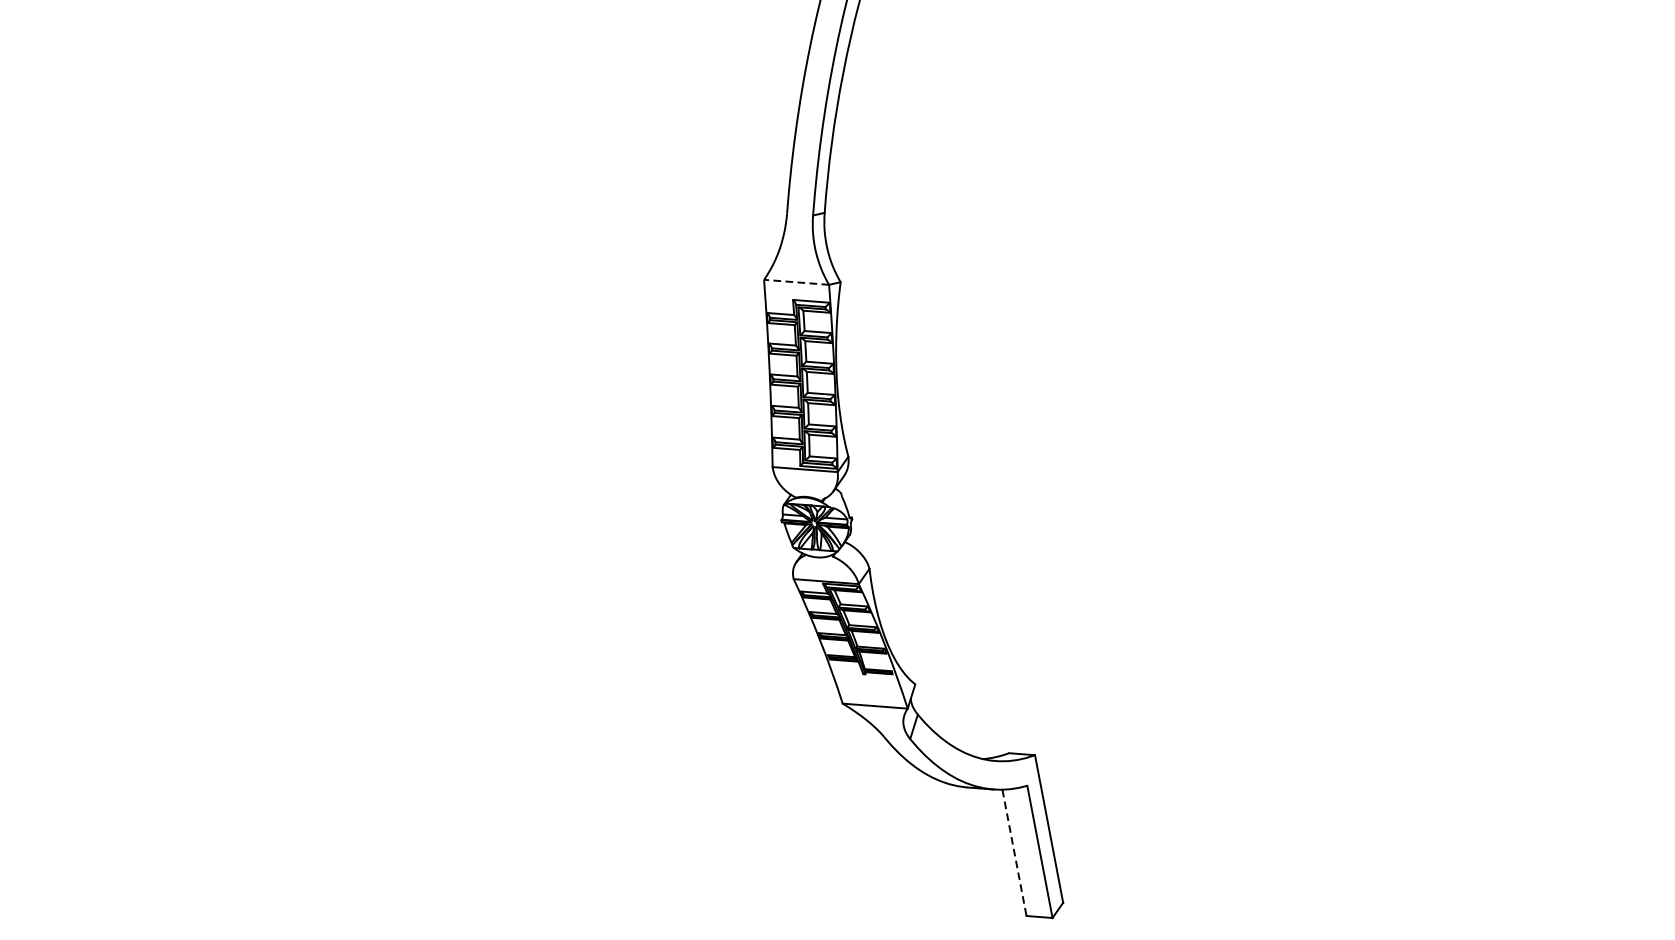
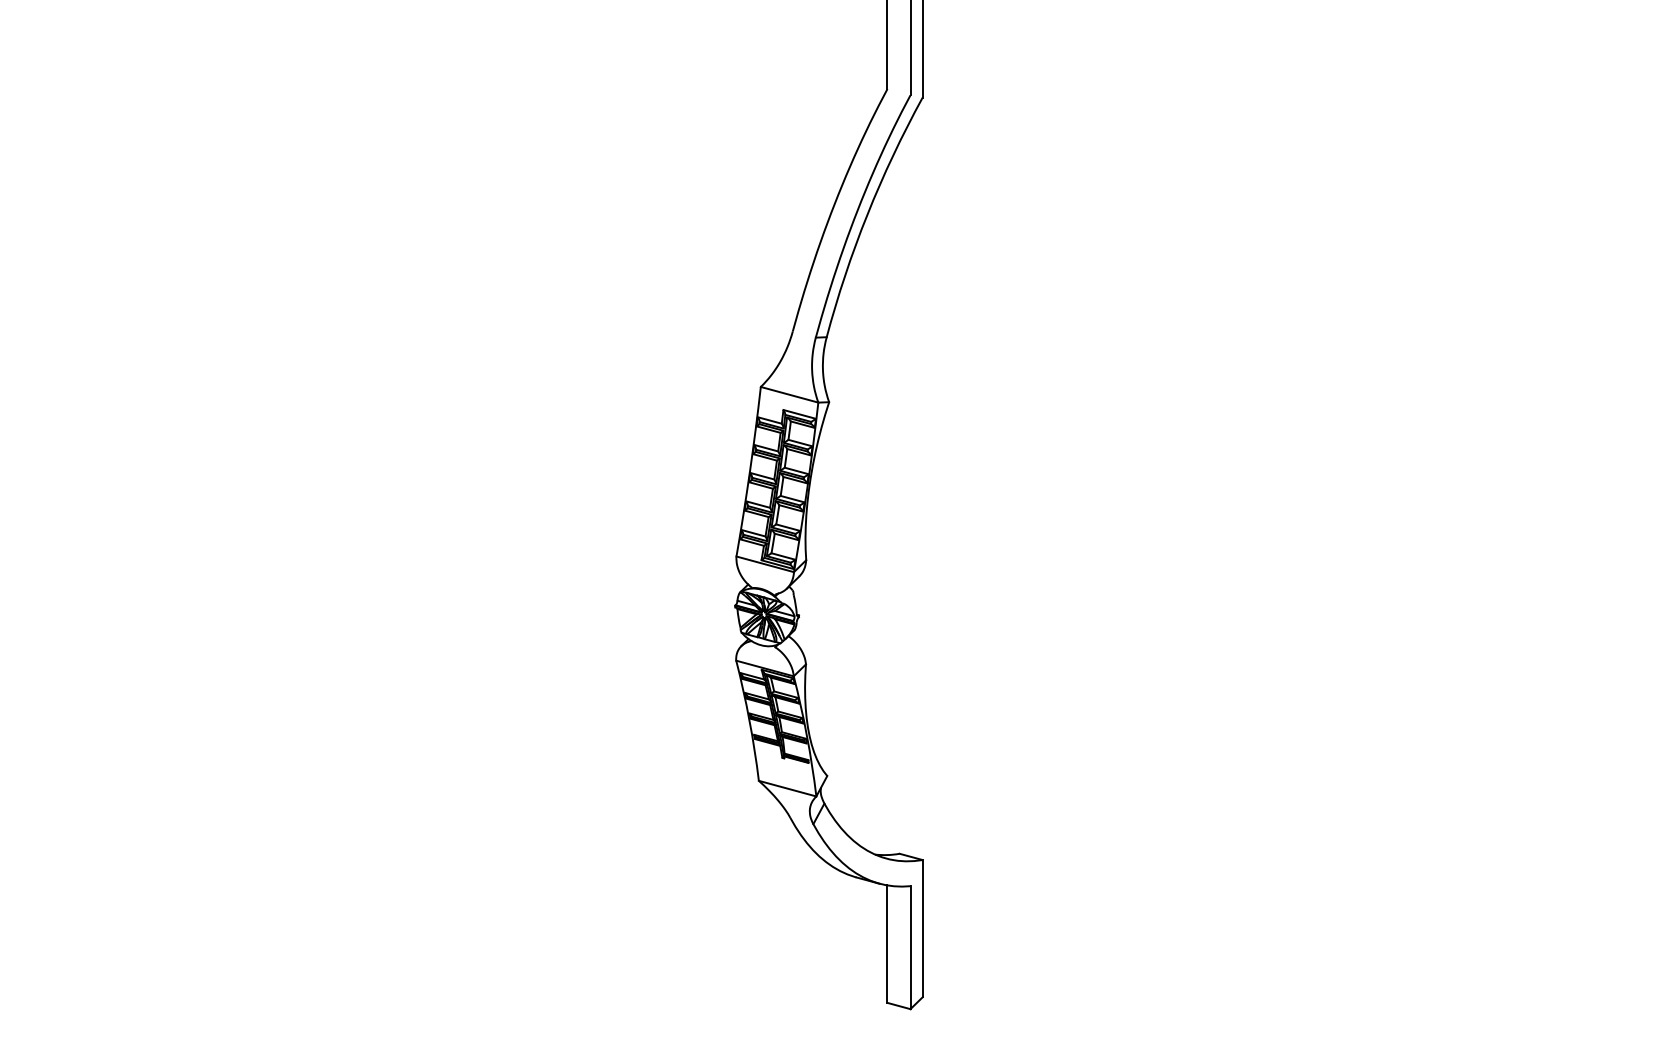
line: (796, 282) -> (789, 394), dashed -> solid
line: (1014, 853) -> (887, 944), dashed -> solid

